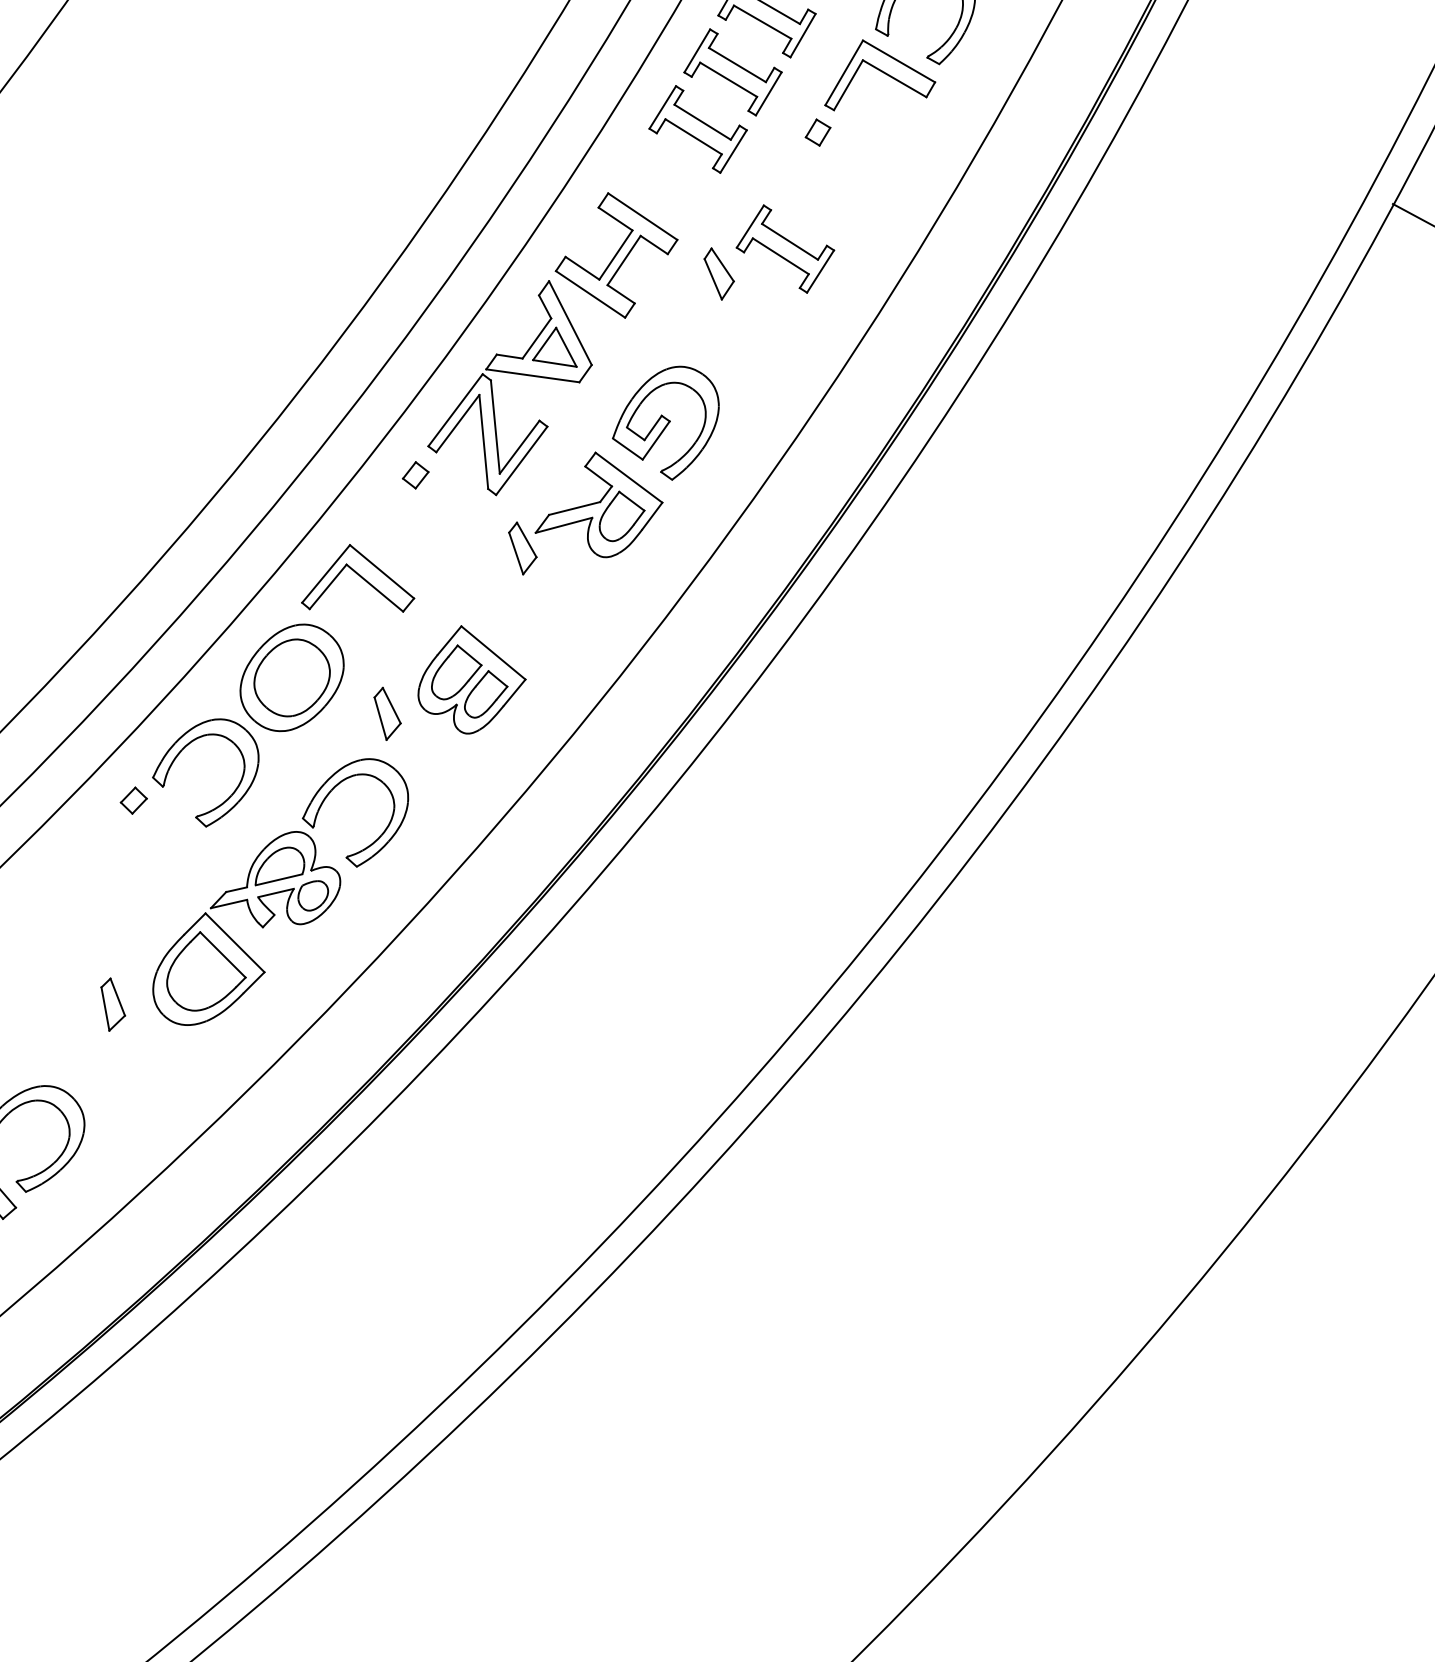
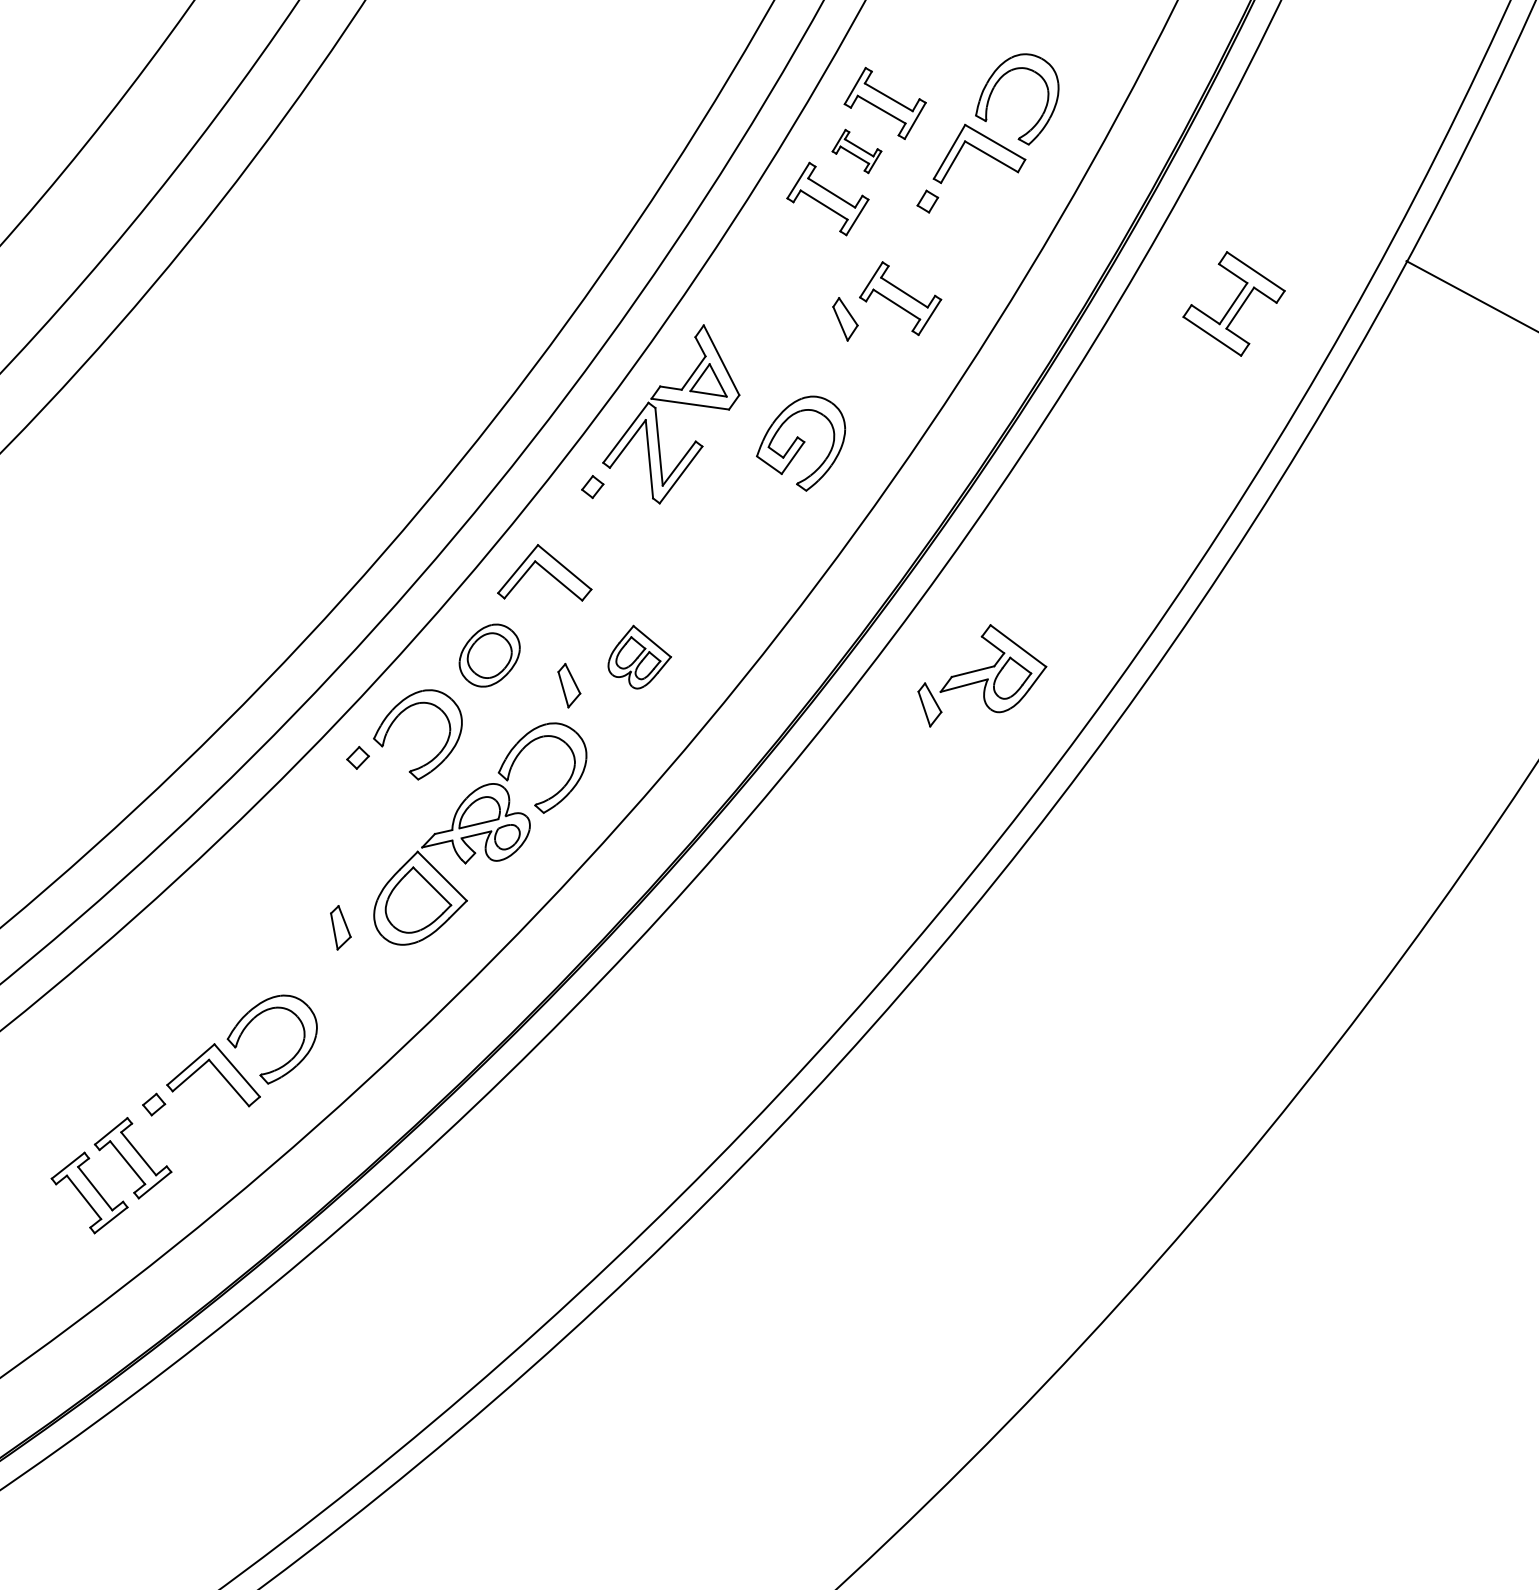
part: (732, 72) -> (856, 151), size x0.6
part: (615, 254) -> (1233, 303), moved
part: (585, 513) -> (982, 675), moved
part: (291, 677) -> (489, 655), size x0.7
part: (471, 678) -> (639, 656), size x0.7

